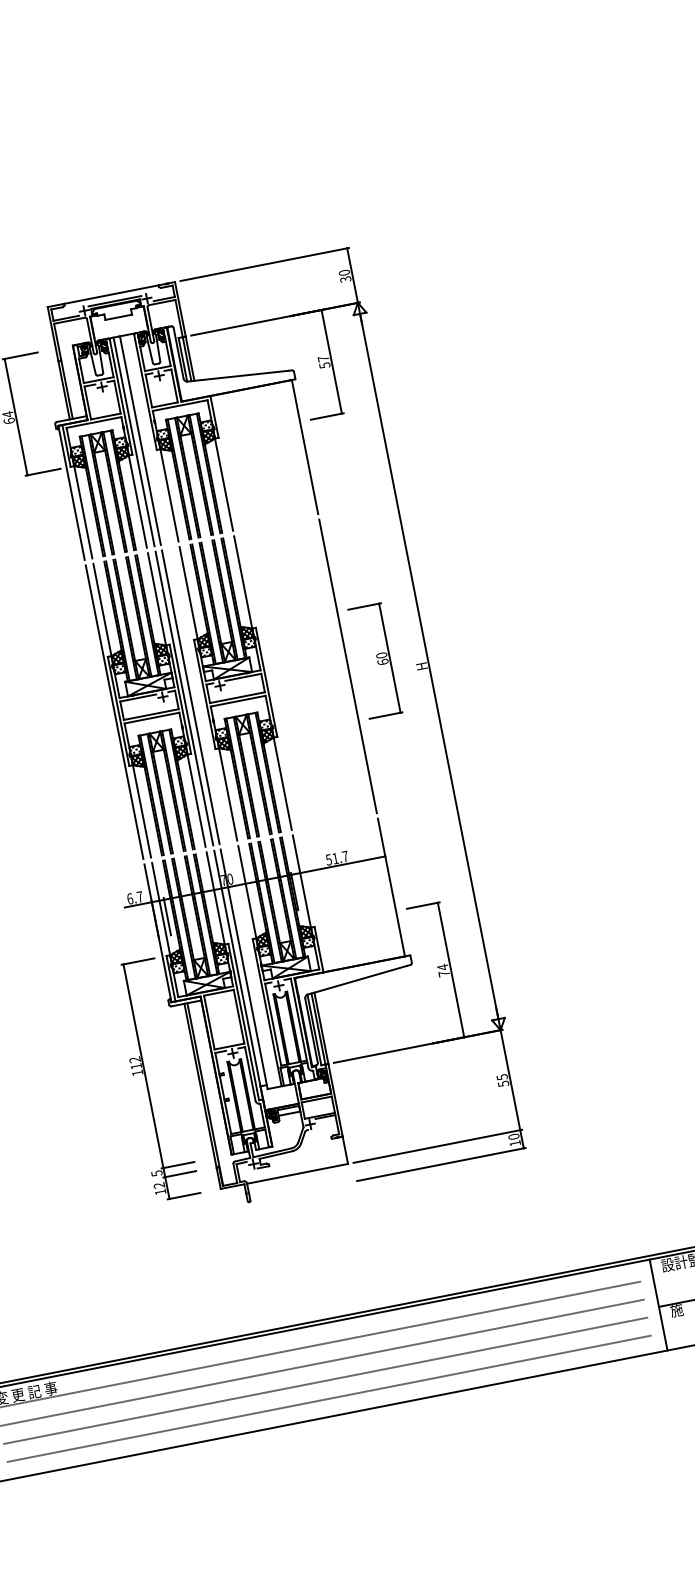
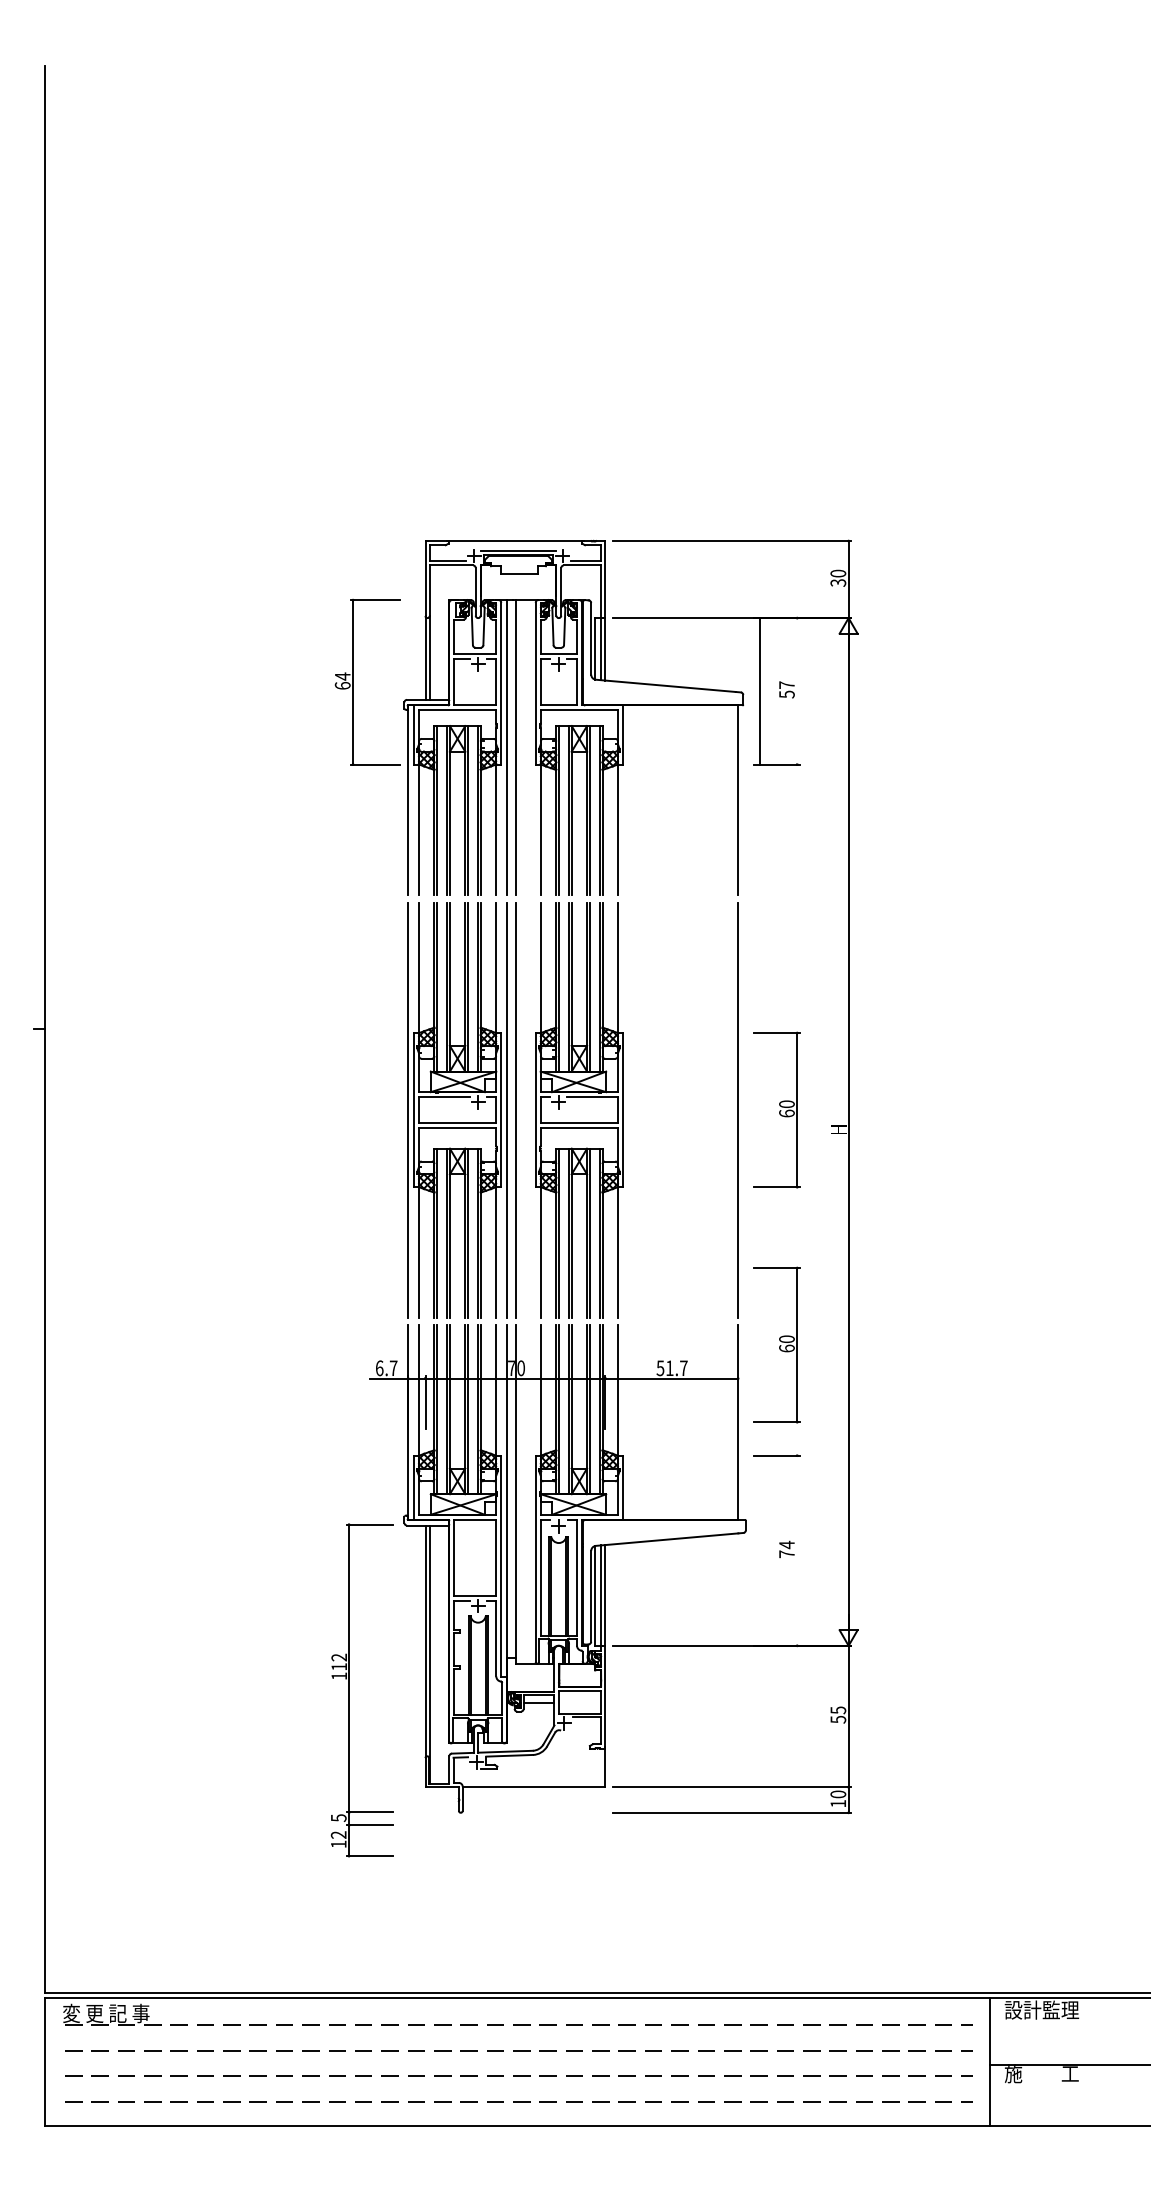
line: (331, 361) -> (760, 691), moved
part: (407, 826) -> (776, 1344), added
line: (451, 969) -> (797, 1550), removed
part: (146, 1081) -> (349, 1690), moved

